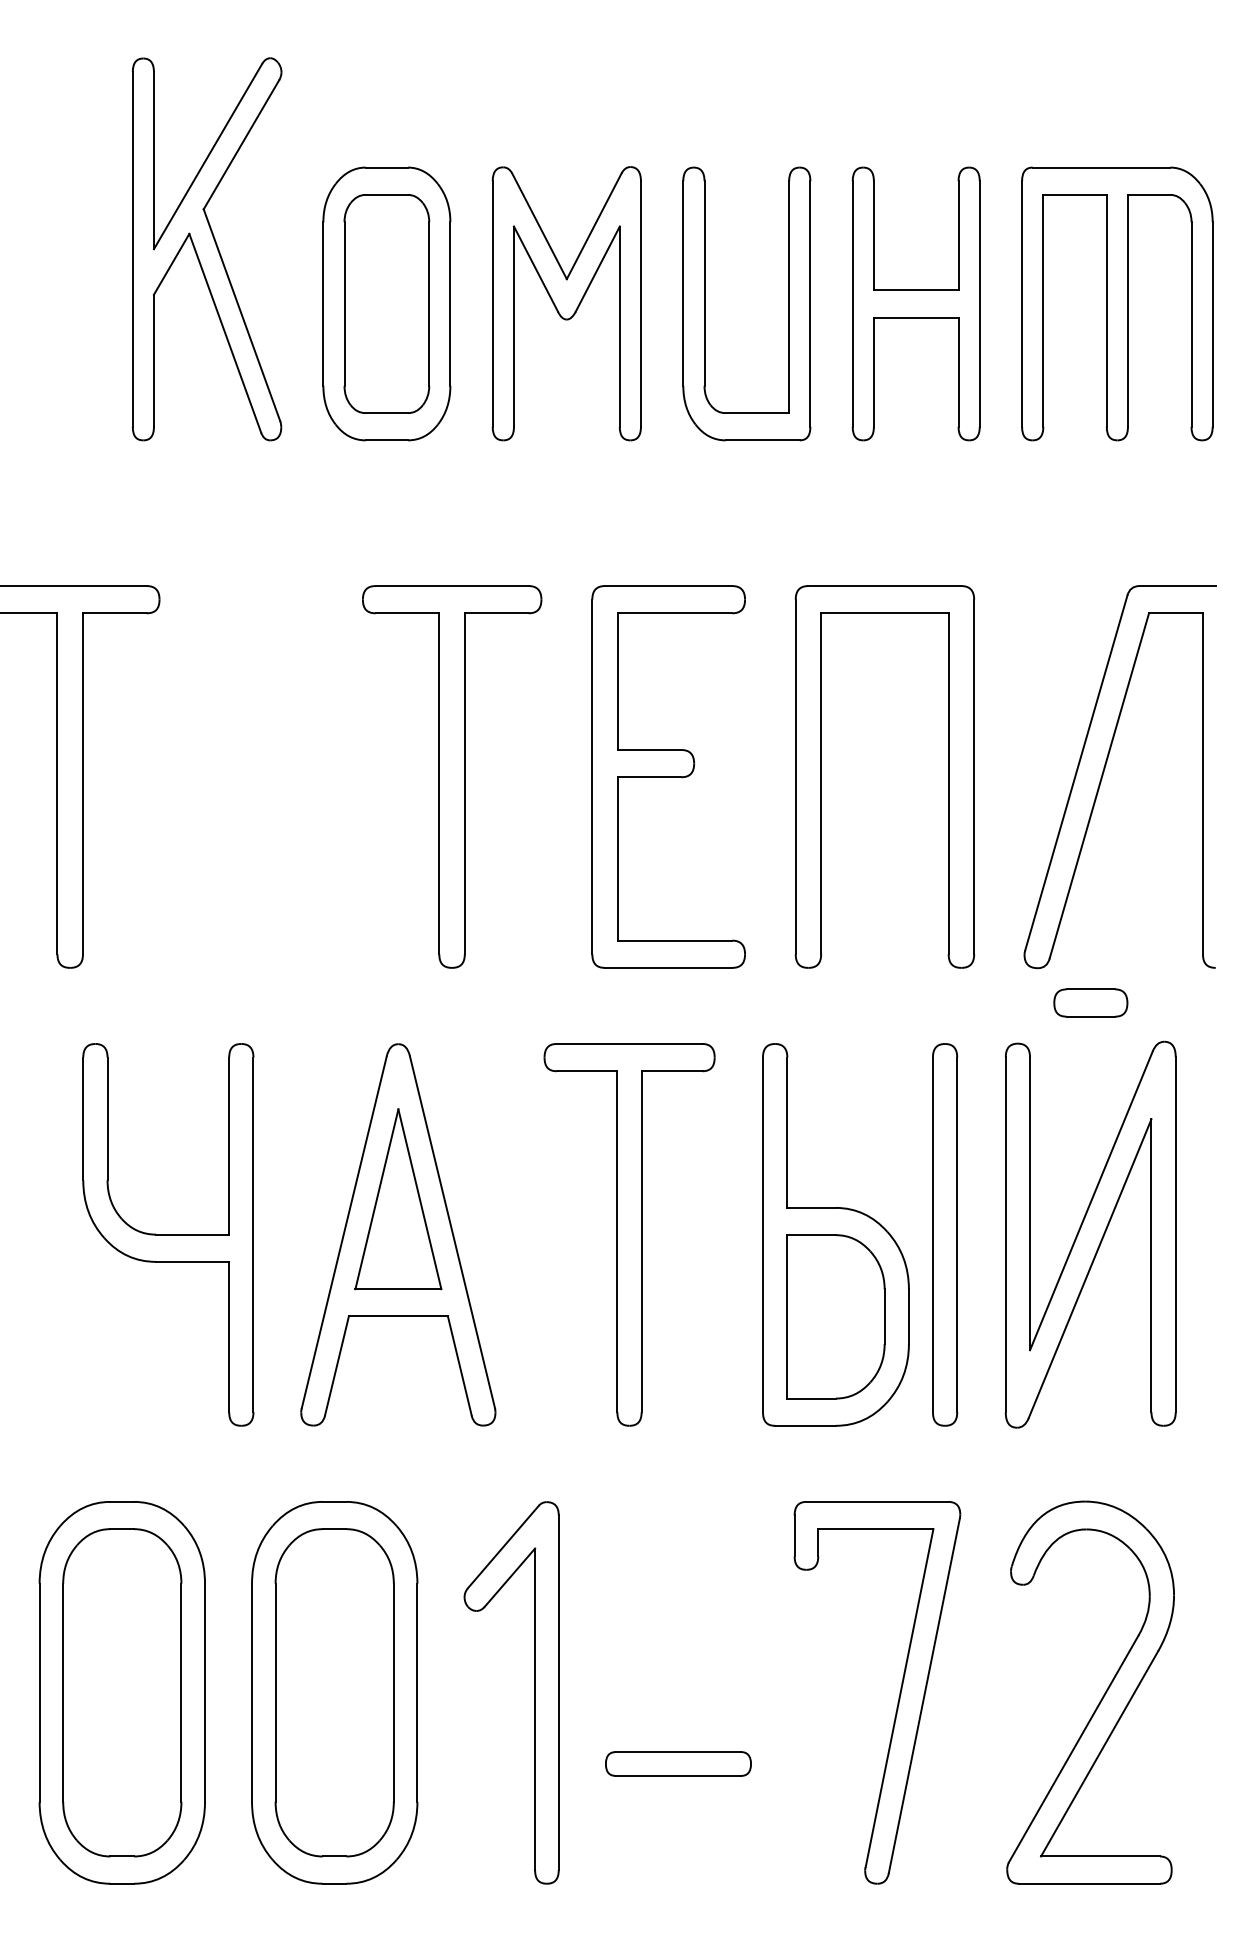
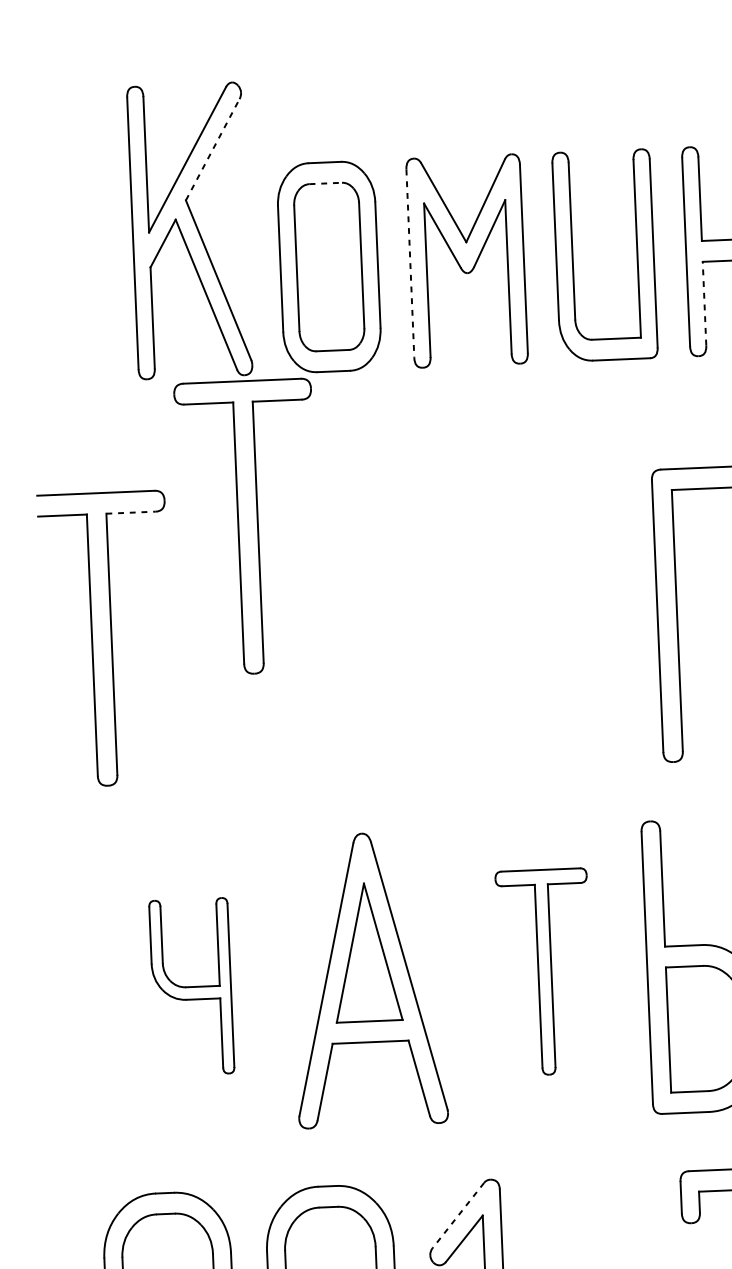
line: (241, 144) -> (212, 149), solid -> dashed
line: (387, 194) -> (326, 183), solid -> dashed
line: (492, 304) -> (410, 264), solid -> dashed
line: (873, 372) -> (704, 303), solid -> dashed
line: (114, 613) -> (130, 512), solid -> dashed
part: (452, 776) -> (248, 527), moved
part: (668, 776) -> (560, 619), removed
part: (168, 1234) -> (191, 986), size x0.6
part: (629, 1234) -> (545, 972), size x0.7
line: (503, 1547) -> (458, 1215), solid -> dashed

